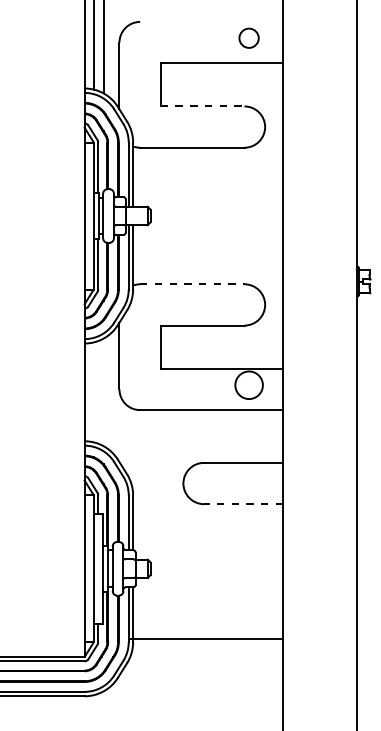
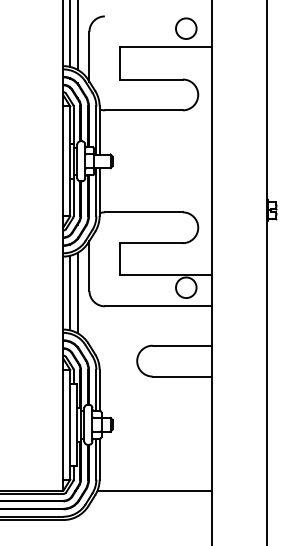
circle: (248, 37) -> (185, 28), size x1.43
line: (202, 106) -> (151, 79), dashed -> solid
line: (192, 284) -> (143, 212), dashed -> solid
line: (93, 392) -> (70, 293), added
line: (103, 392) -> (77, 293), added
line: (243, 504) -> (182, 376), dashed -> solid
line: (206, 638) -> (154, 490), moved

